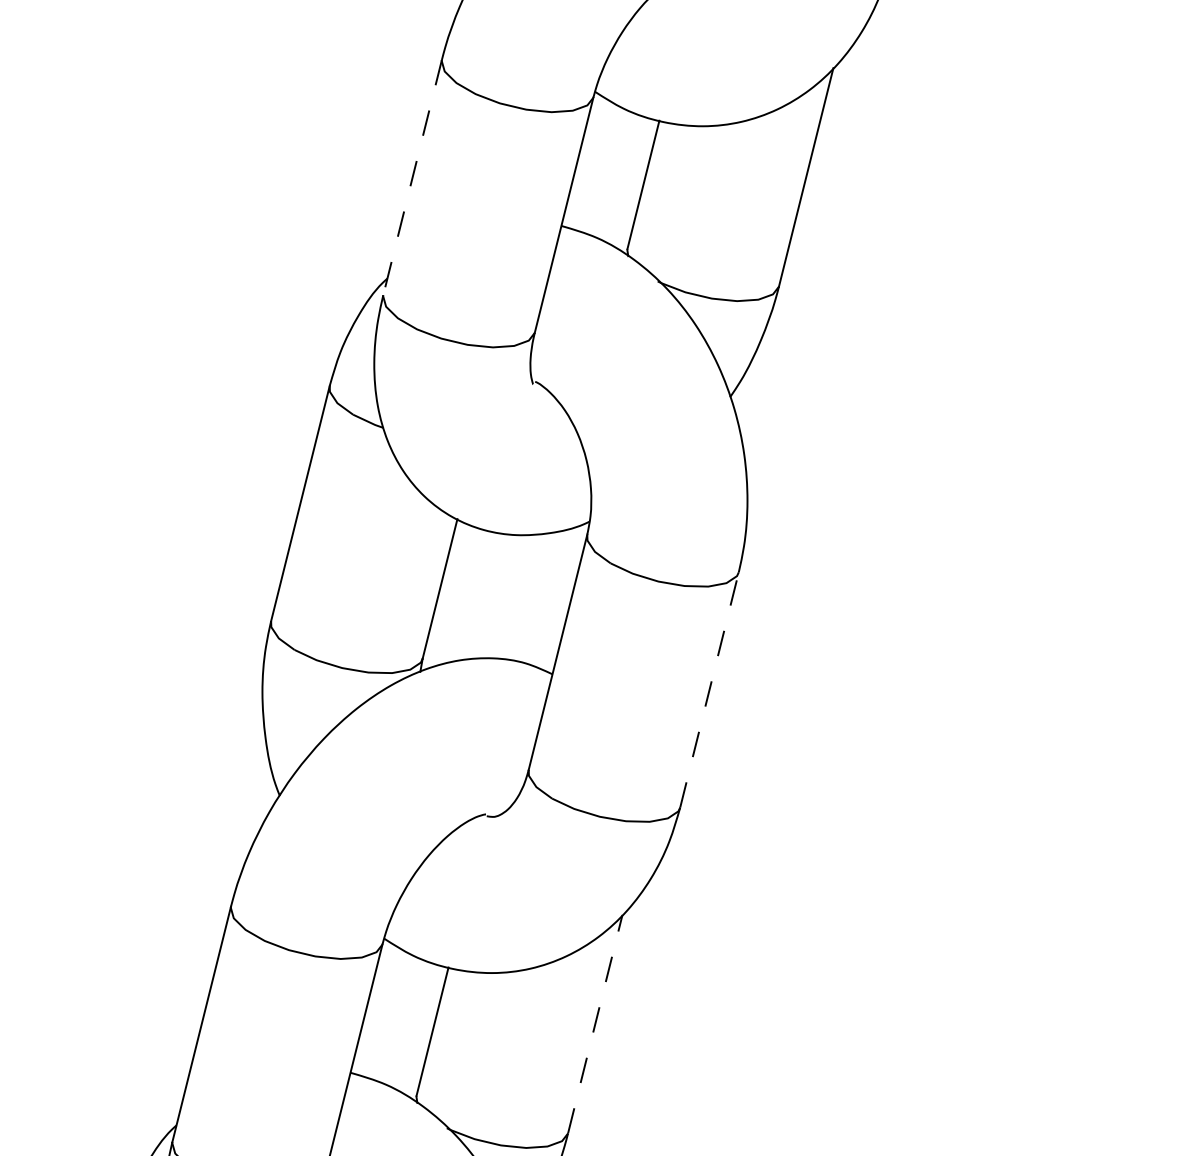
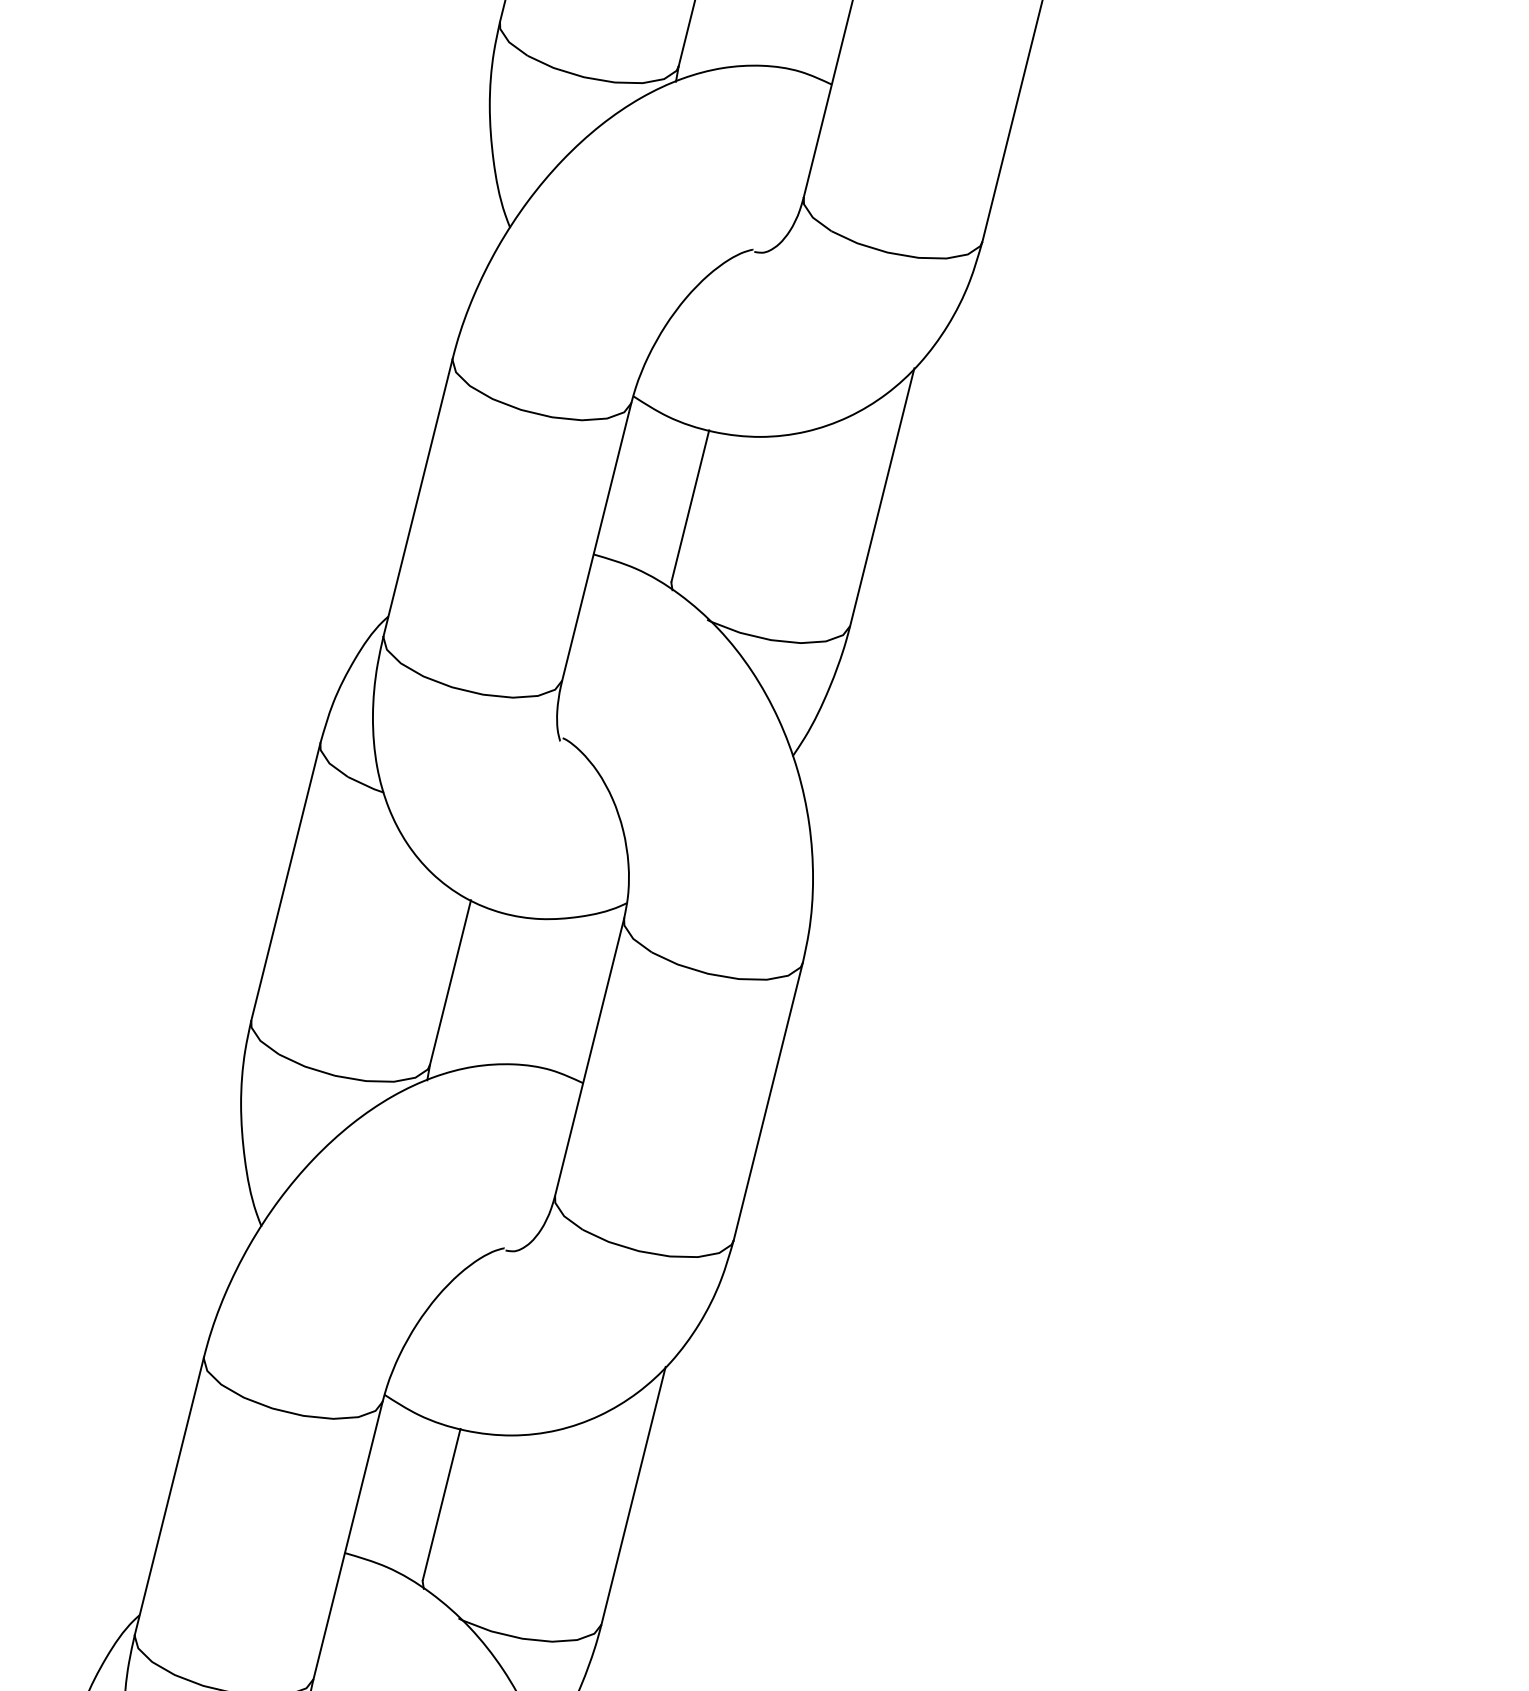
line: (412, 177) -> (418, 497), dashed -> solid
line: (709, 689) -> (768, 1101), dashed -> solid
line: (595, 1023) -> (633, 1495), dashed -> solid

